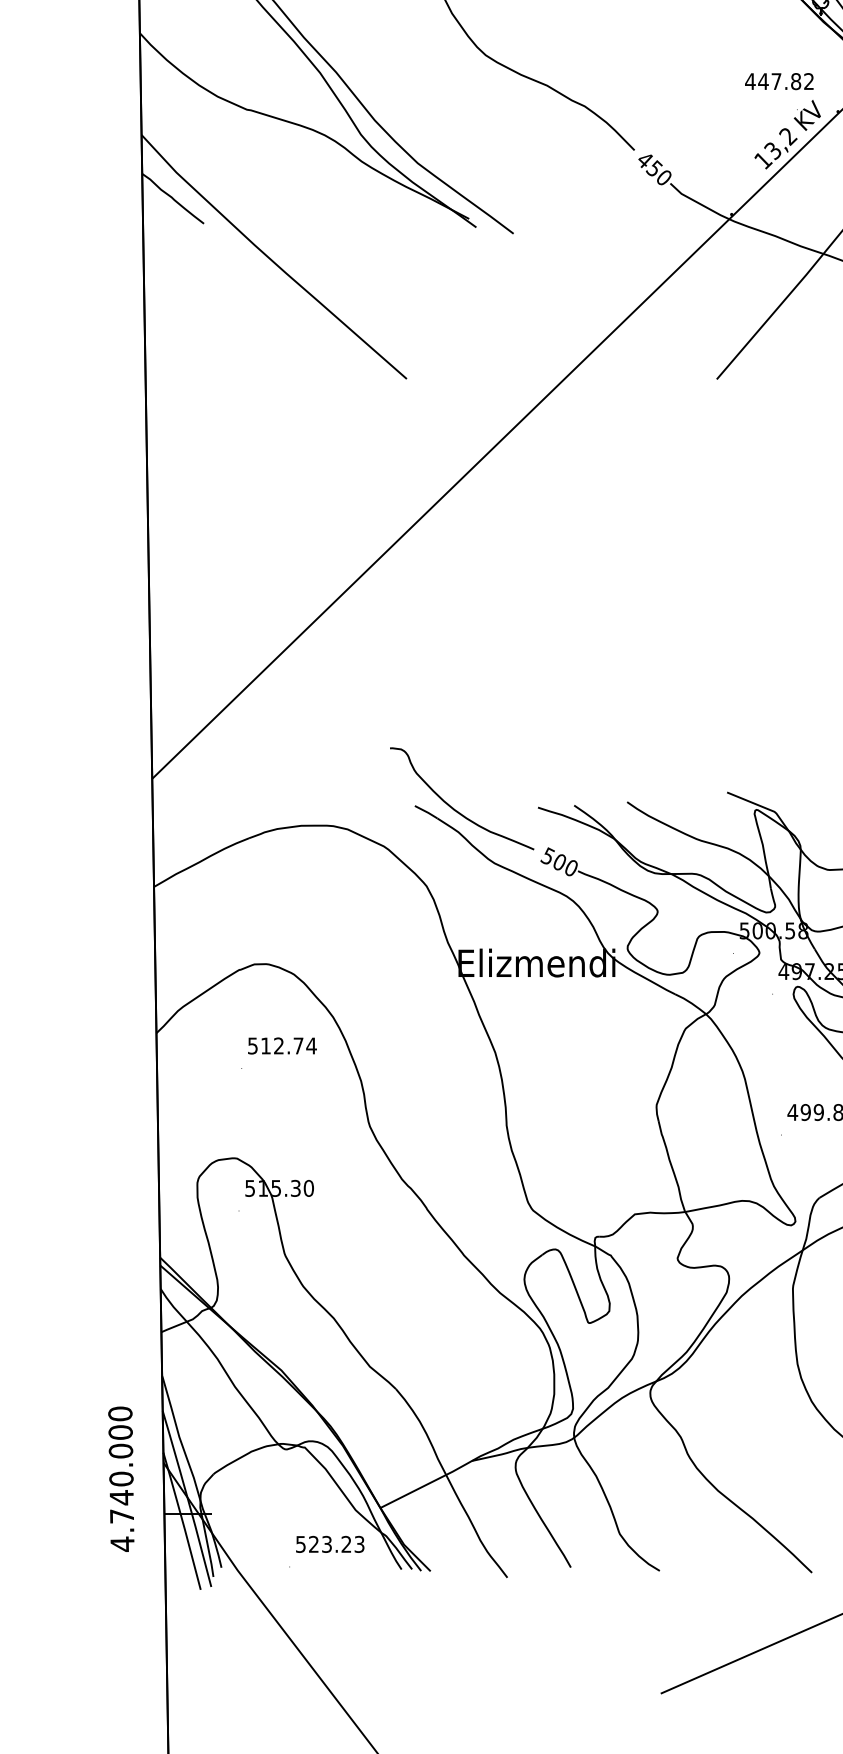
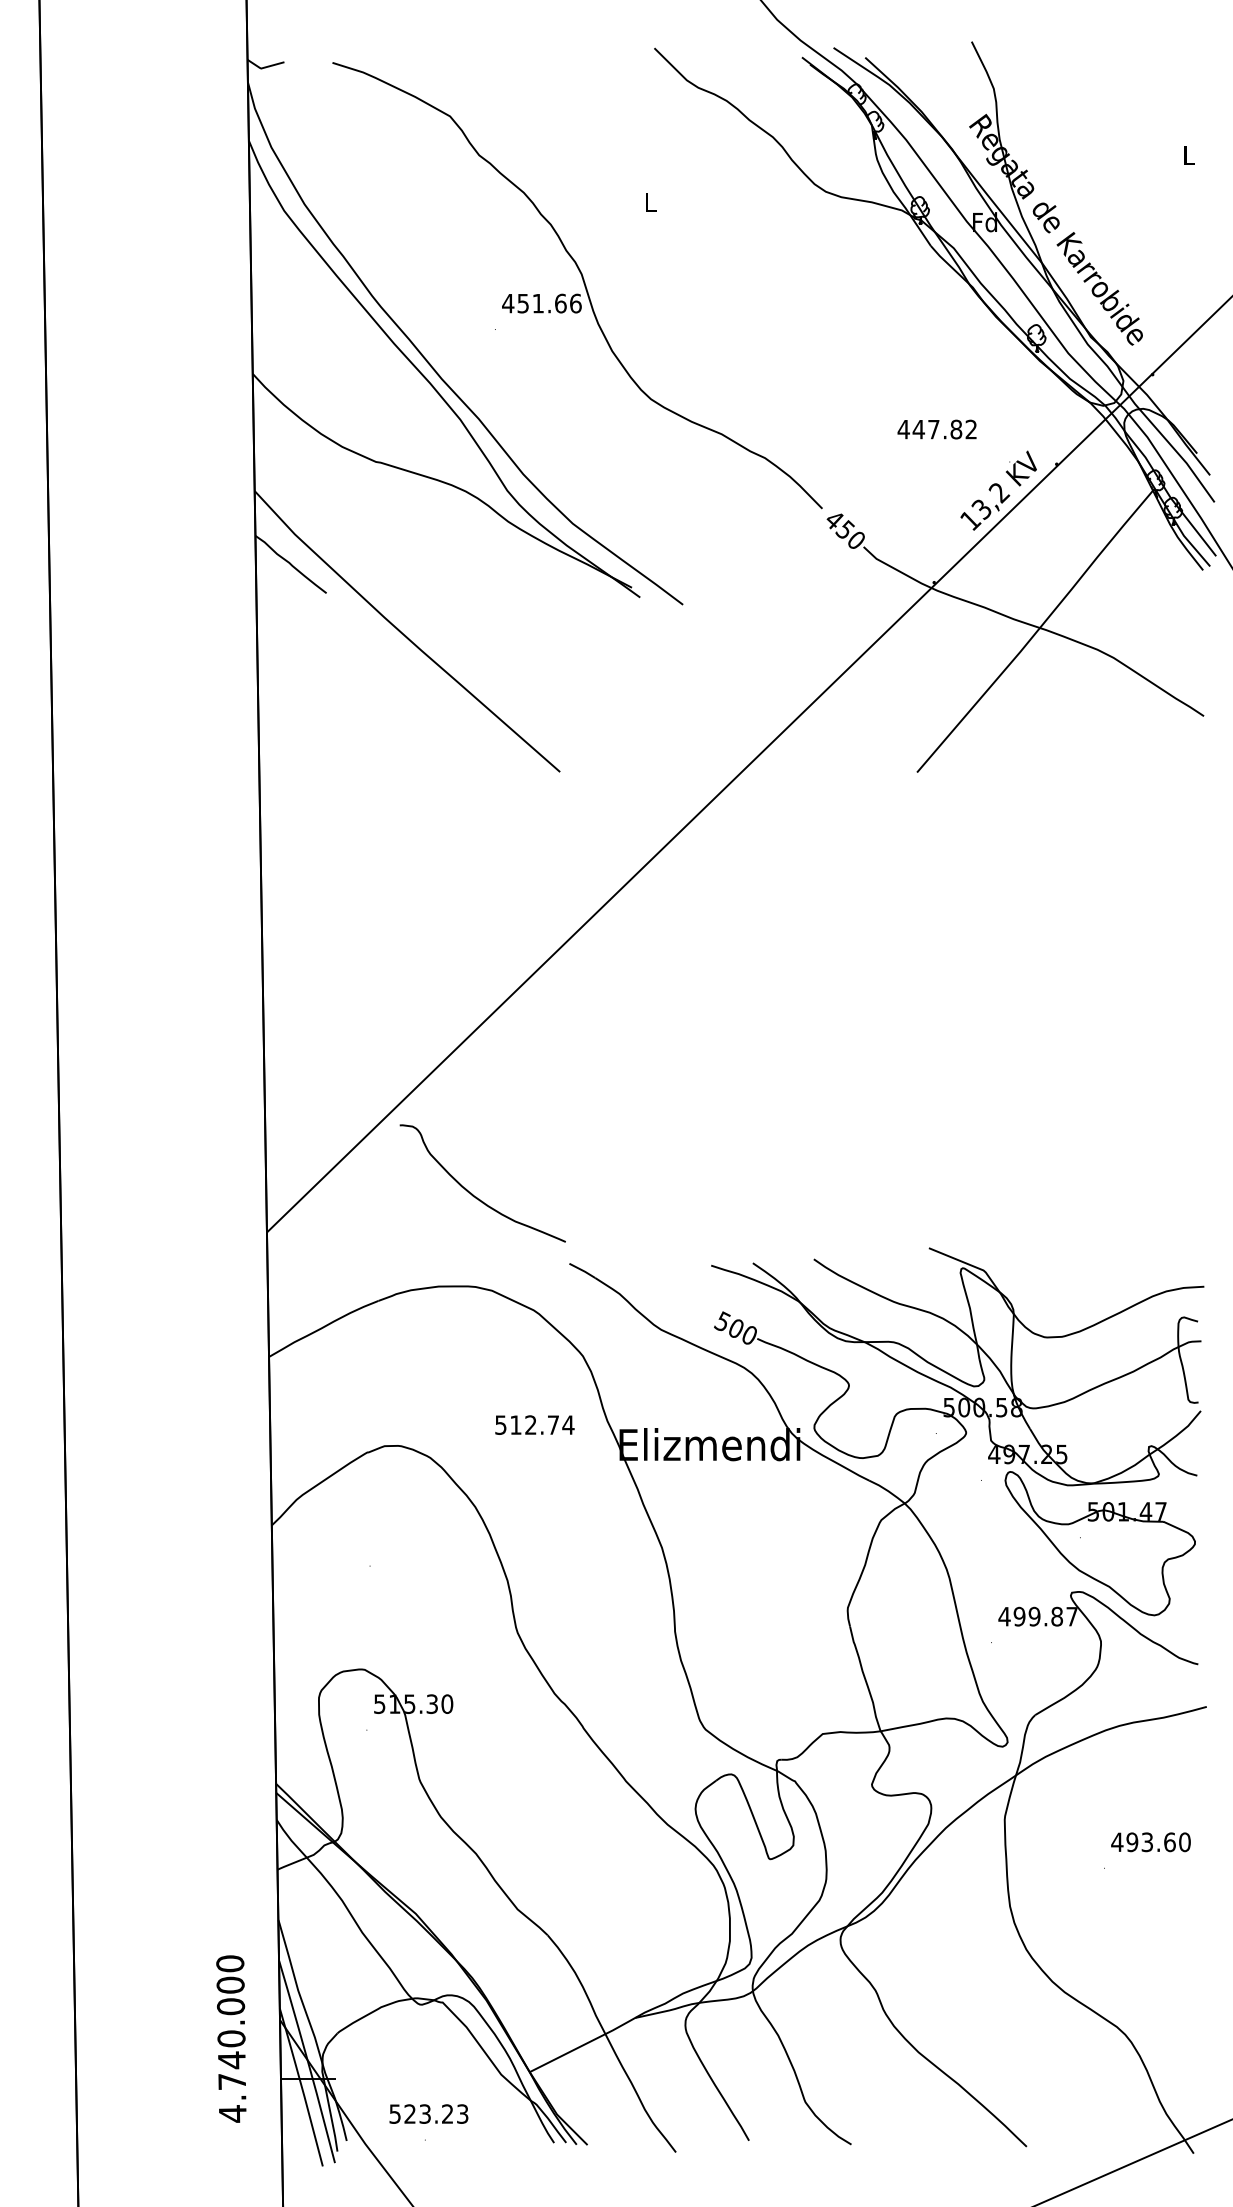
text: (778, 81) -> (936, 429), moved
curve: (453, 807) -> (472, 1193), moved
text: (282, 1045) -> (534, 1424), moved
text: (329, 1543) -> (428, 2113), moved

